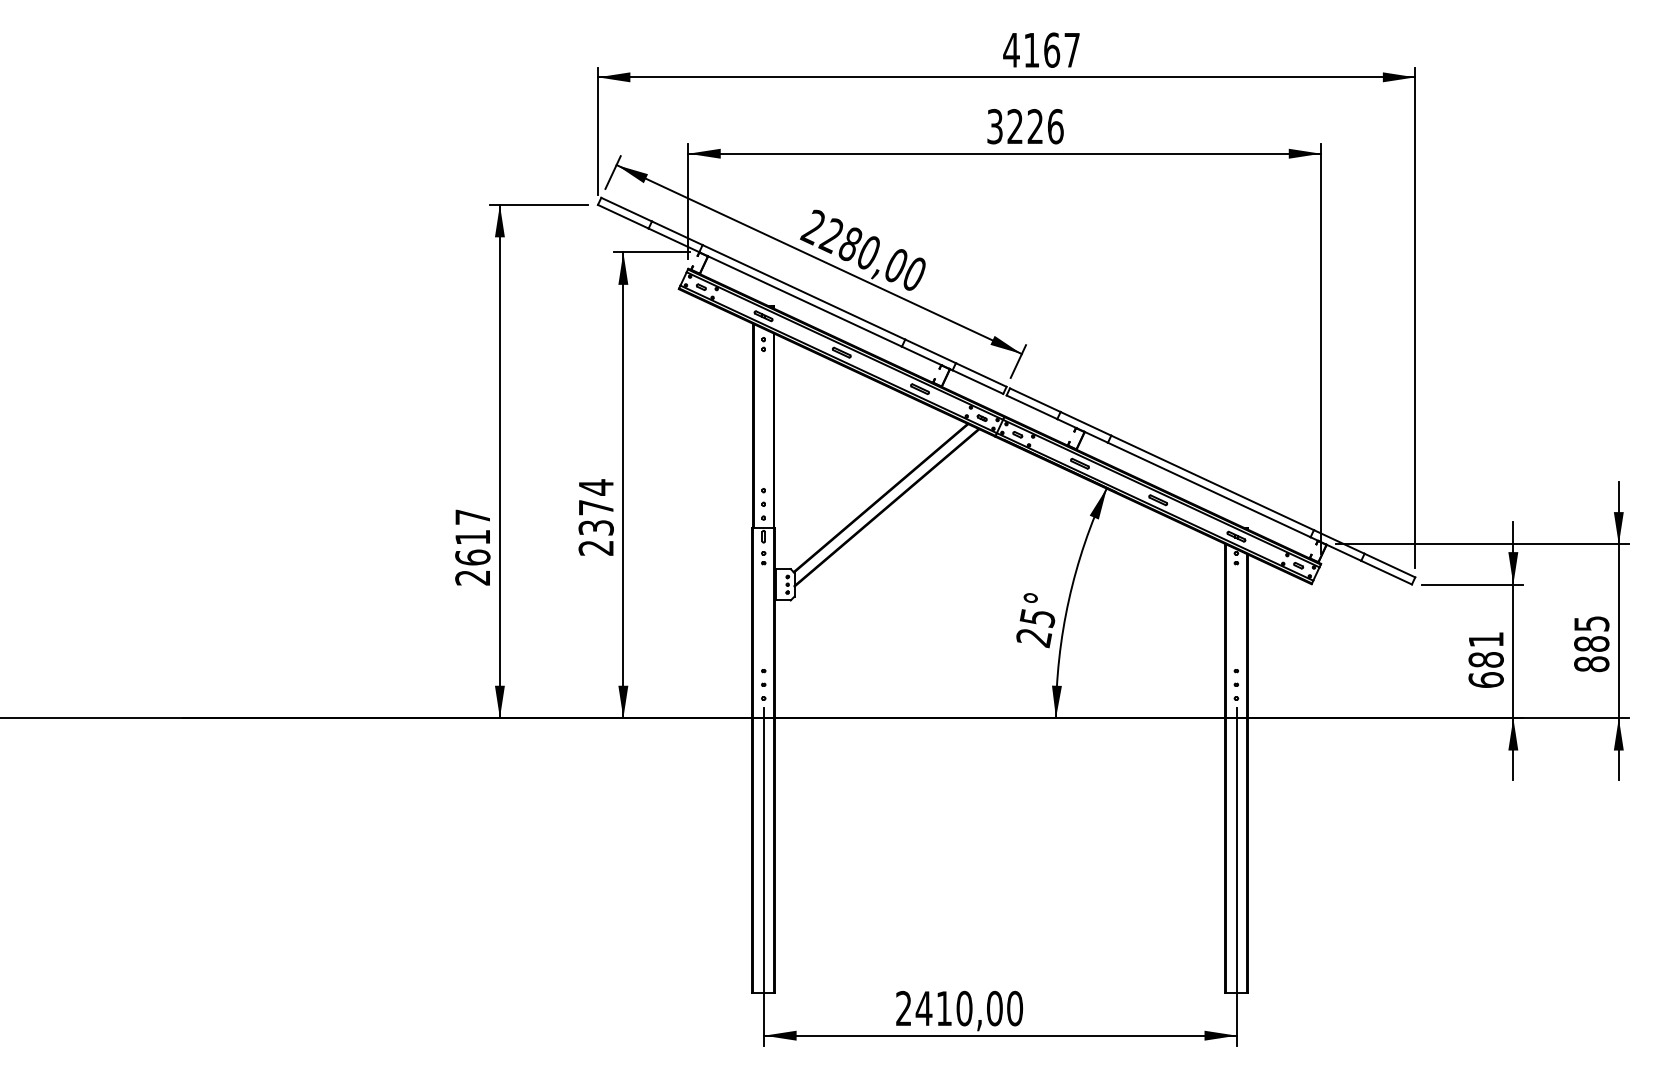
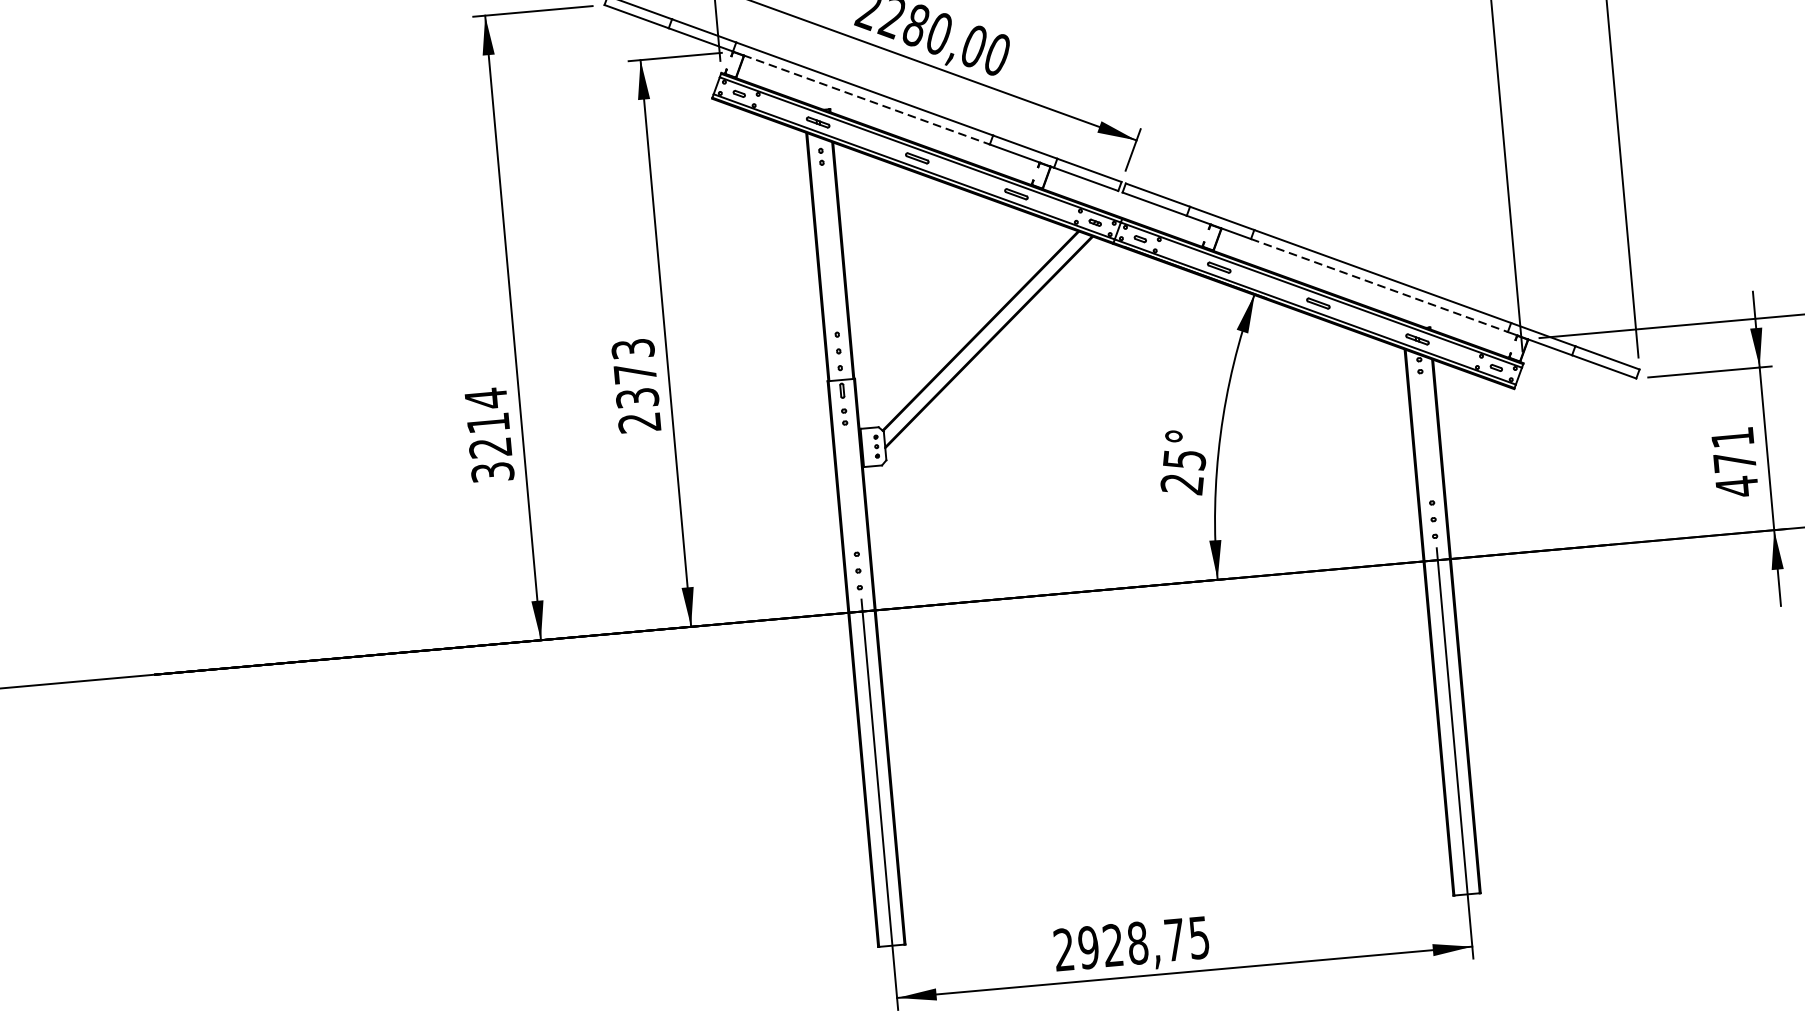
line: (805, 301) -> (867, 99), solid -> dashed
text: (595, 487) -> (632, 349), 2374 -> 2373
line: (1209, 490) -> (1379, 286), solid -> dashed
text: (472, 546) -> (488, 434), 2617 -> 3214
text: (1485, 670) -> (1735, 475), 681 -> 471
text: (969, 1008) -> (1143, 942), 2410,00 -> 2928,75

